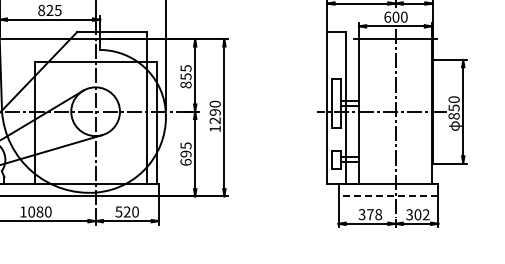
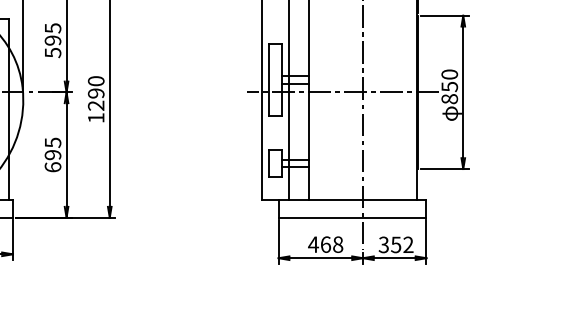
text: (185, 80) -> (52, 46), 855 -> 595
line: (388, 196) -> (352, 217), dashed -> solid
text: (365, 214) -> (318, 244), 378 -> 468
text: (417, 214) -> (395, 244), 302 -> 352

